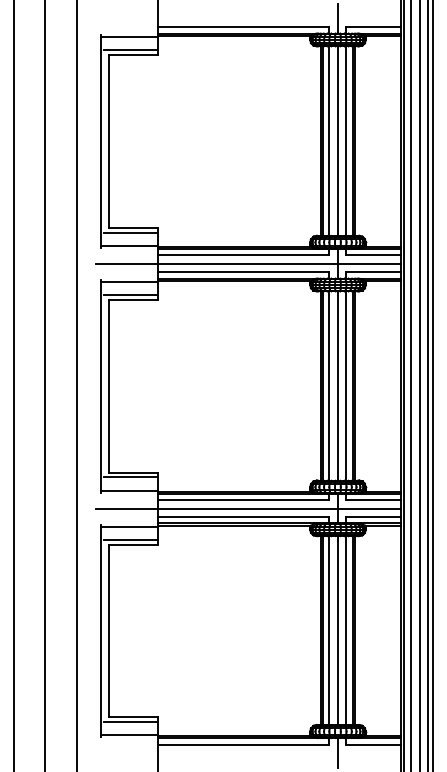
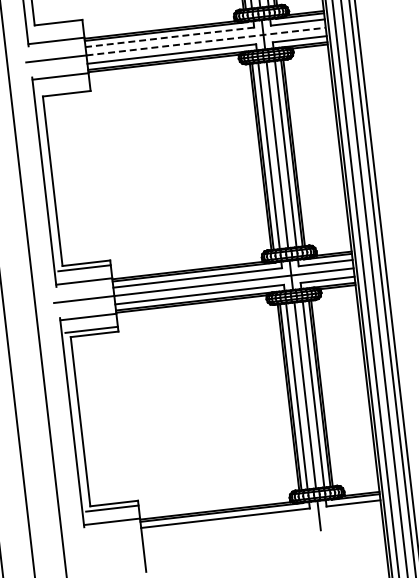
line: (130, 232) -> (56, 27), removed
line: (243, 255) -> (169, 37), solid -> dashed
line: (279, 263) -> (206, 41), solid -> dashed
line: (130, 295) -> (63, 89), removed

